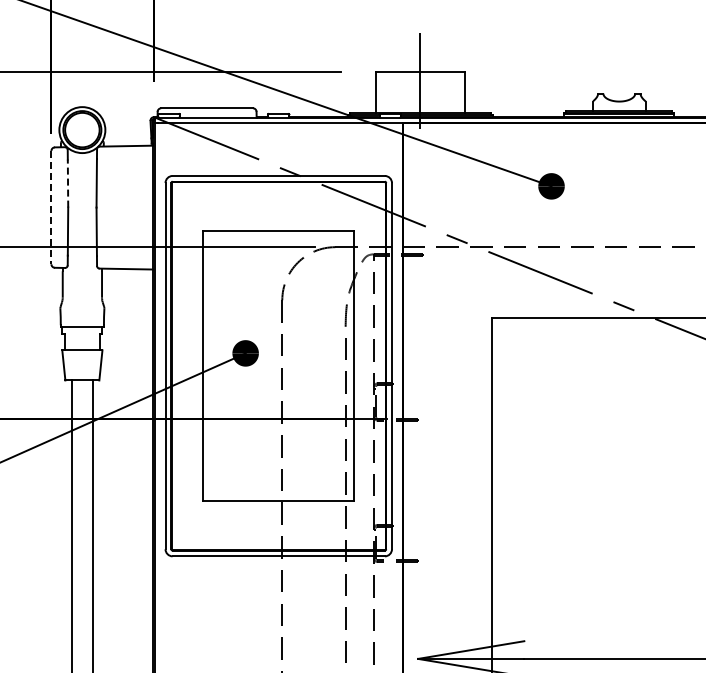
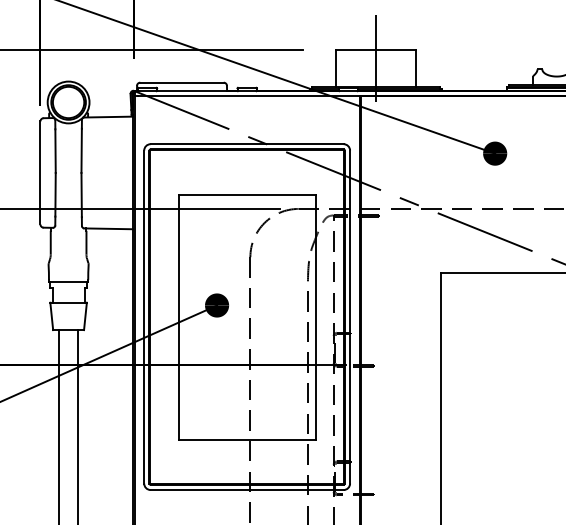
line: (68, 183) -> (55, 151), dashed -> solid
line: (51, 207) -> (40, 172), dashed -> solid

